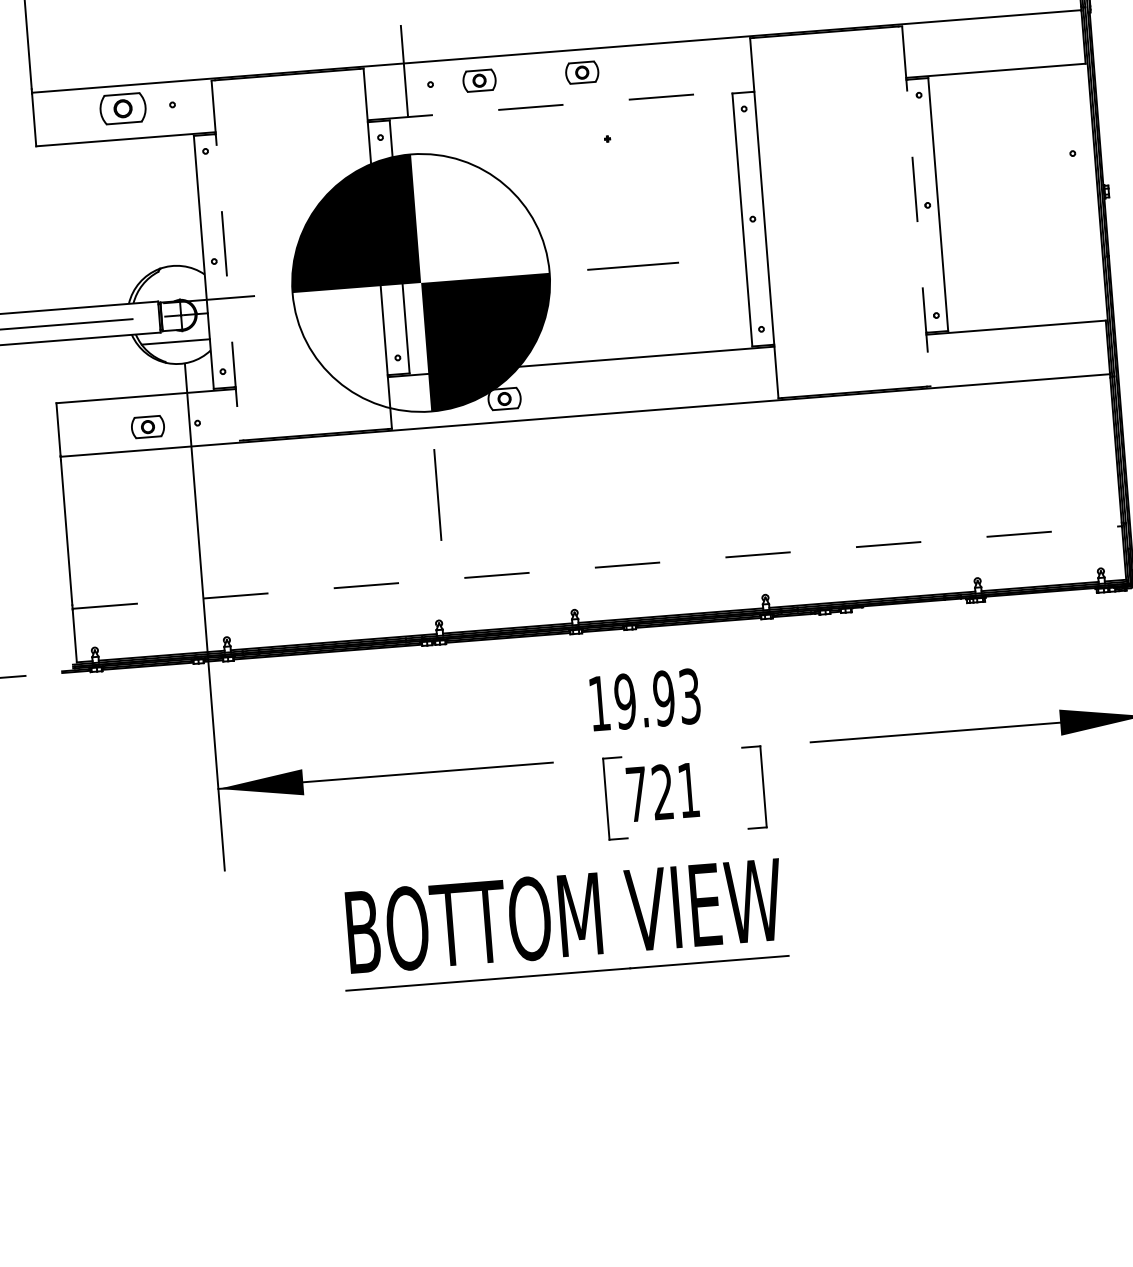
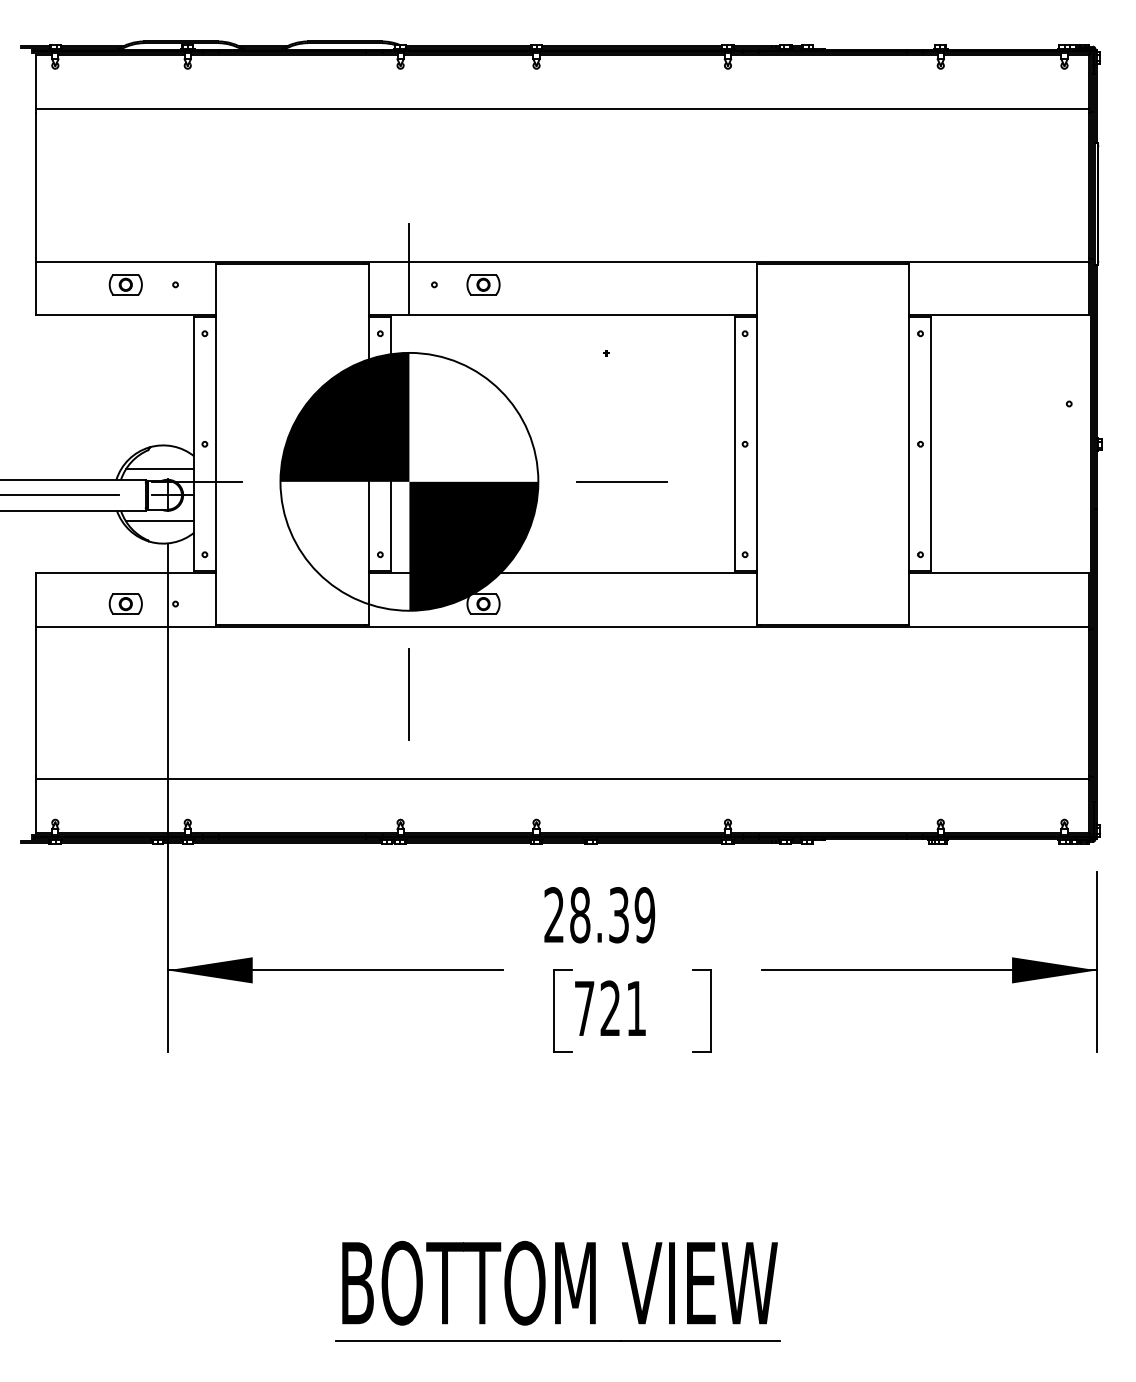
part: (582, 72) -> (586, 284), removed
line: (560, 105) -> (562, 315), dashed -> solid
part: (122, 108) -> (125, 284), size x0.71
line: (916, 206) -> (909, 444), dashed -> solid
line: (225, 260) -> (216, 444), dashed -> solid
line: (172, 290) -> (160, 469), added
line: (598, 567) -> (563, 779), dashed -> solid
text: (644, 700) -> (599, 915), 19.93 -> 28.39
part: (562, 923) -> (557, 1290), moved

